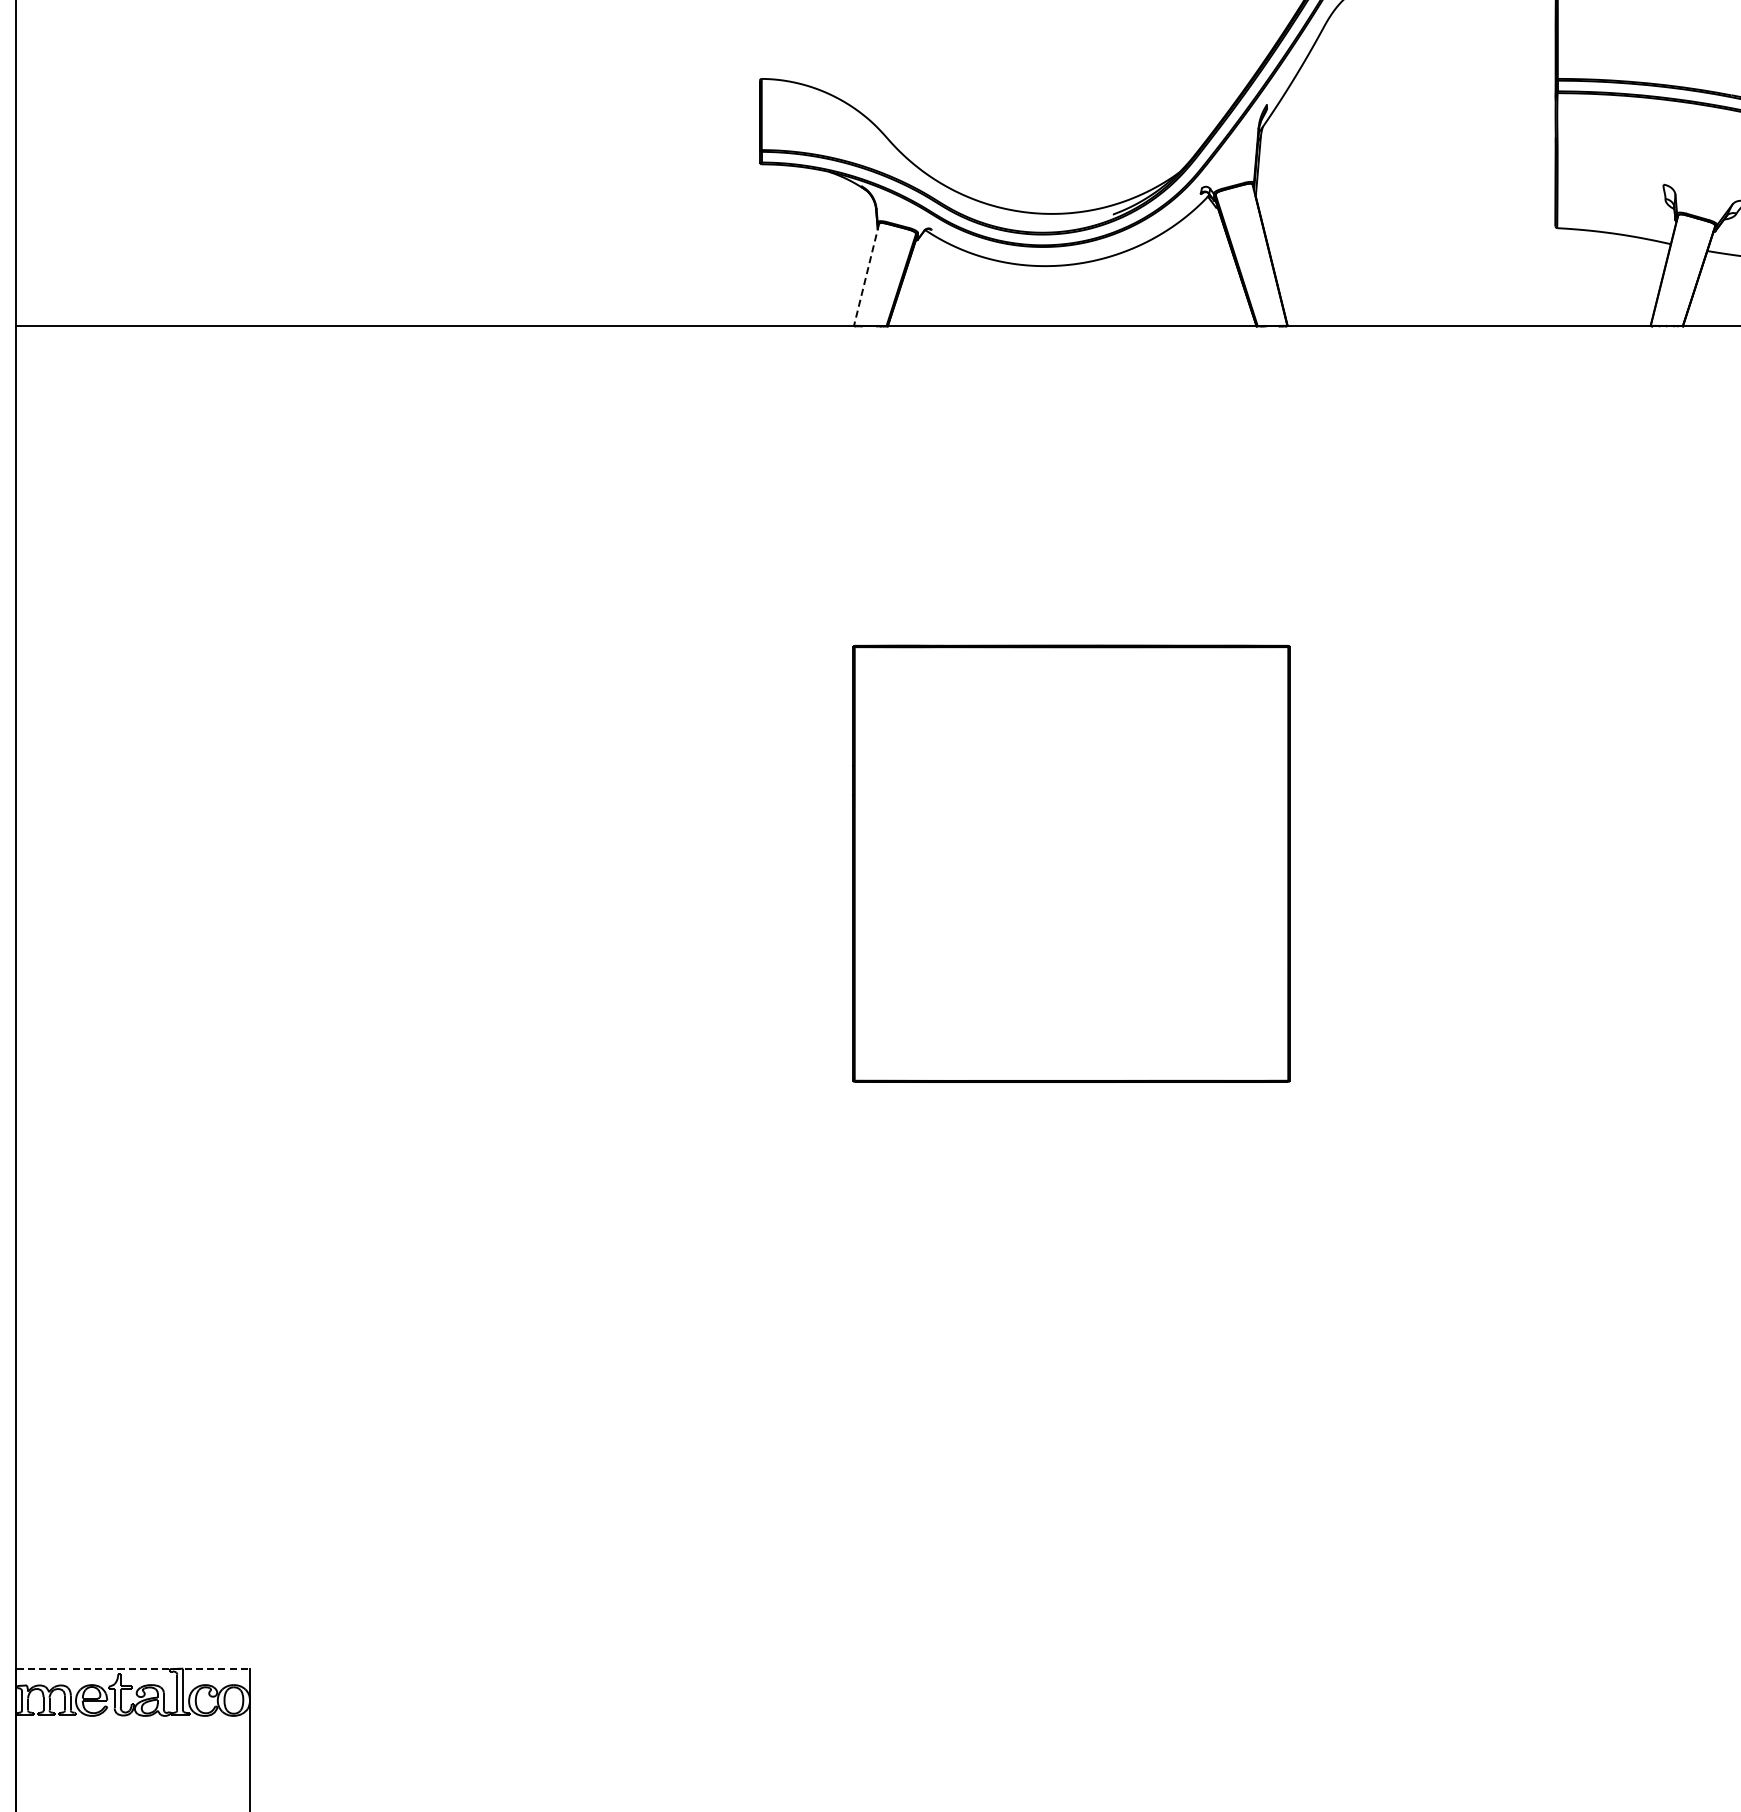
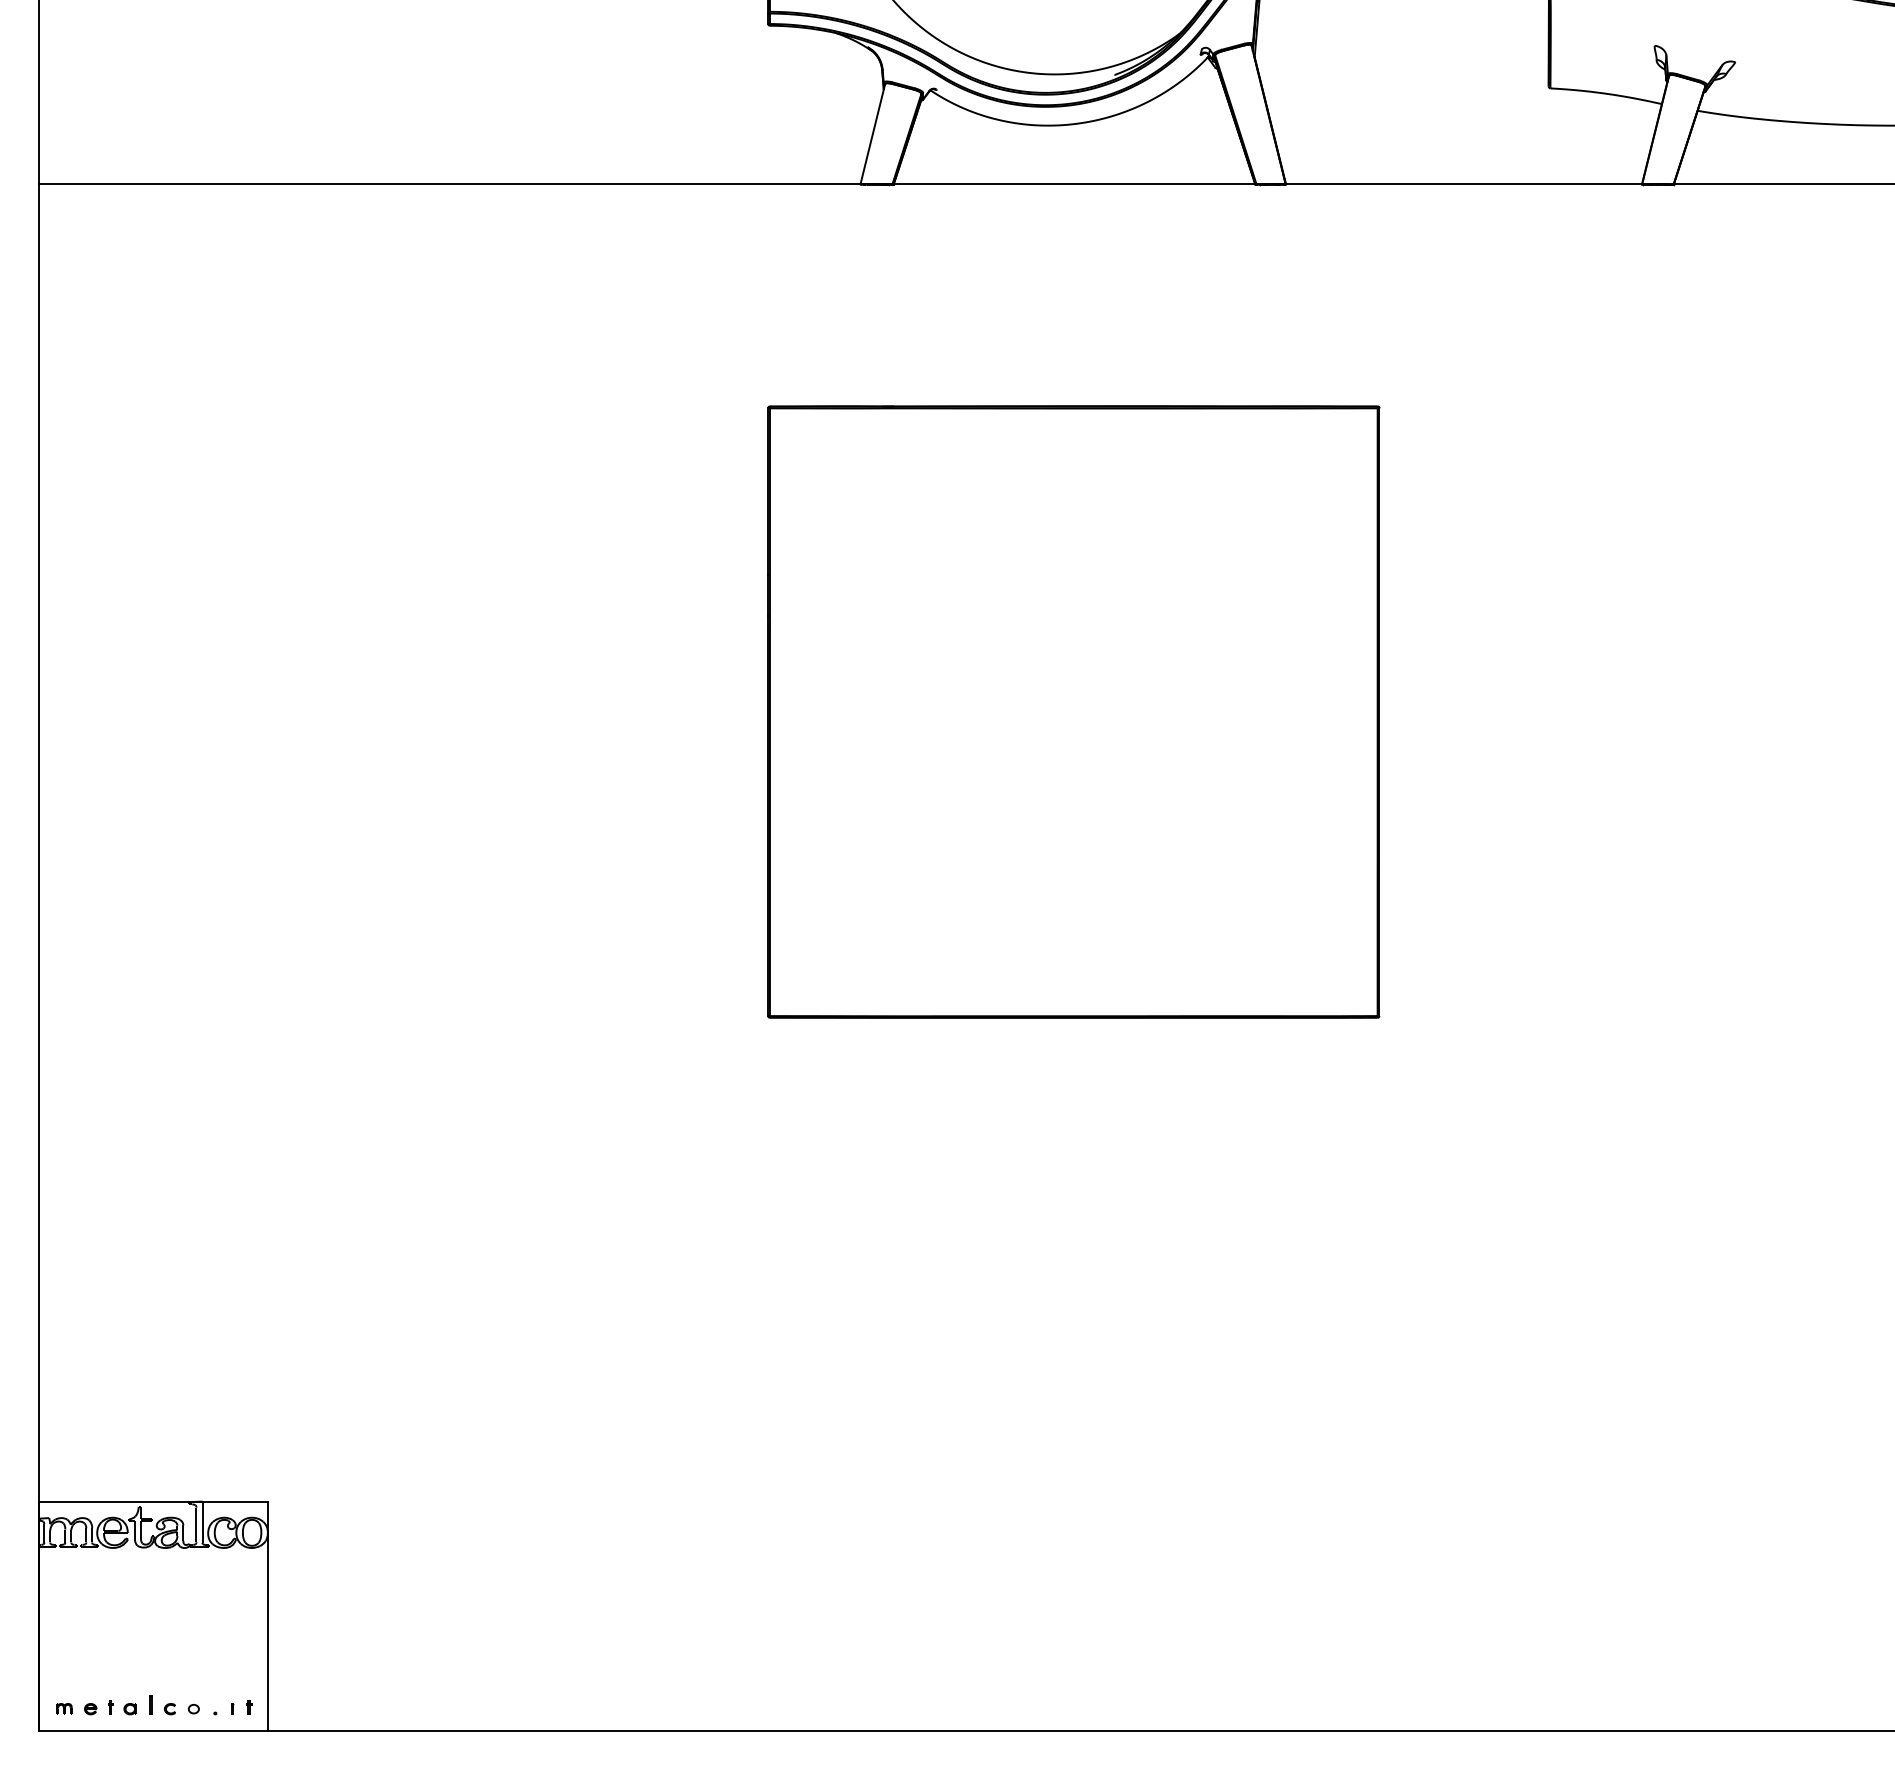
line: (866, 275) -> (872, 134), dashed -> solid
part: (1071, 863) -> (1073, 711), size x1.43
line: (133, 1668) -> (153, 1501), dashed -> solid

